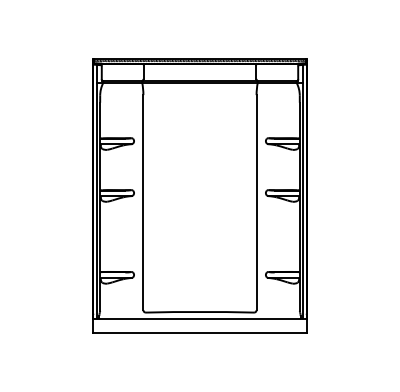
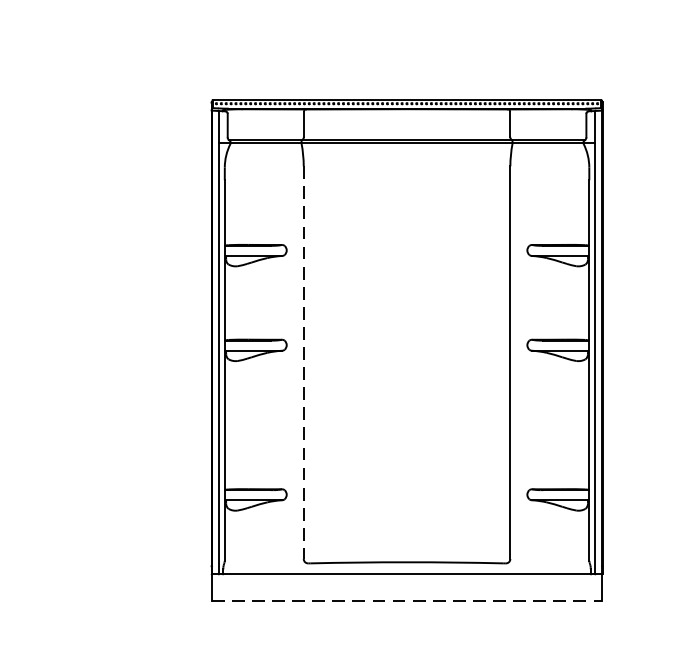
line: (143, 202) -> (303, 362), solid -> dashed
line: (199, 332) -> (406, 599), solid -> dashed

